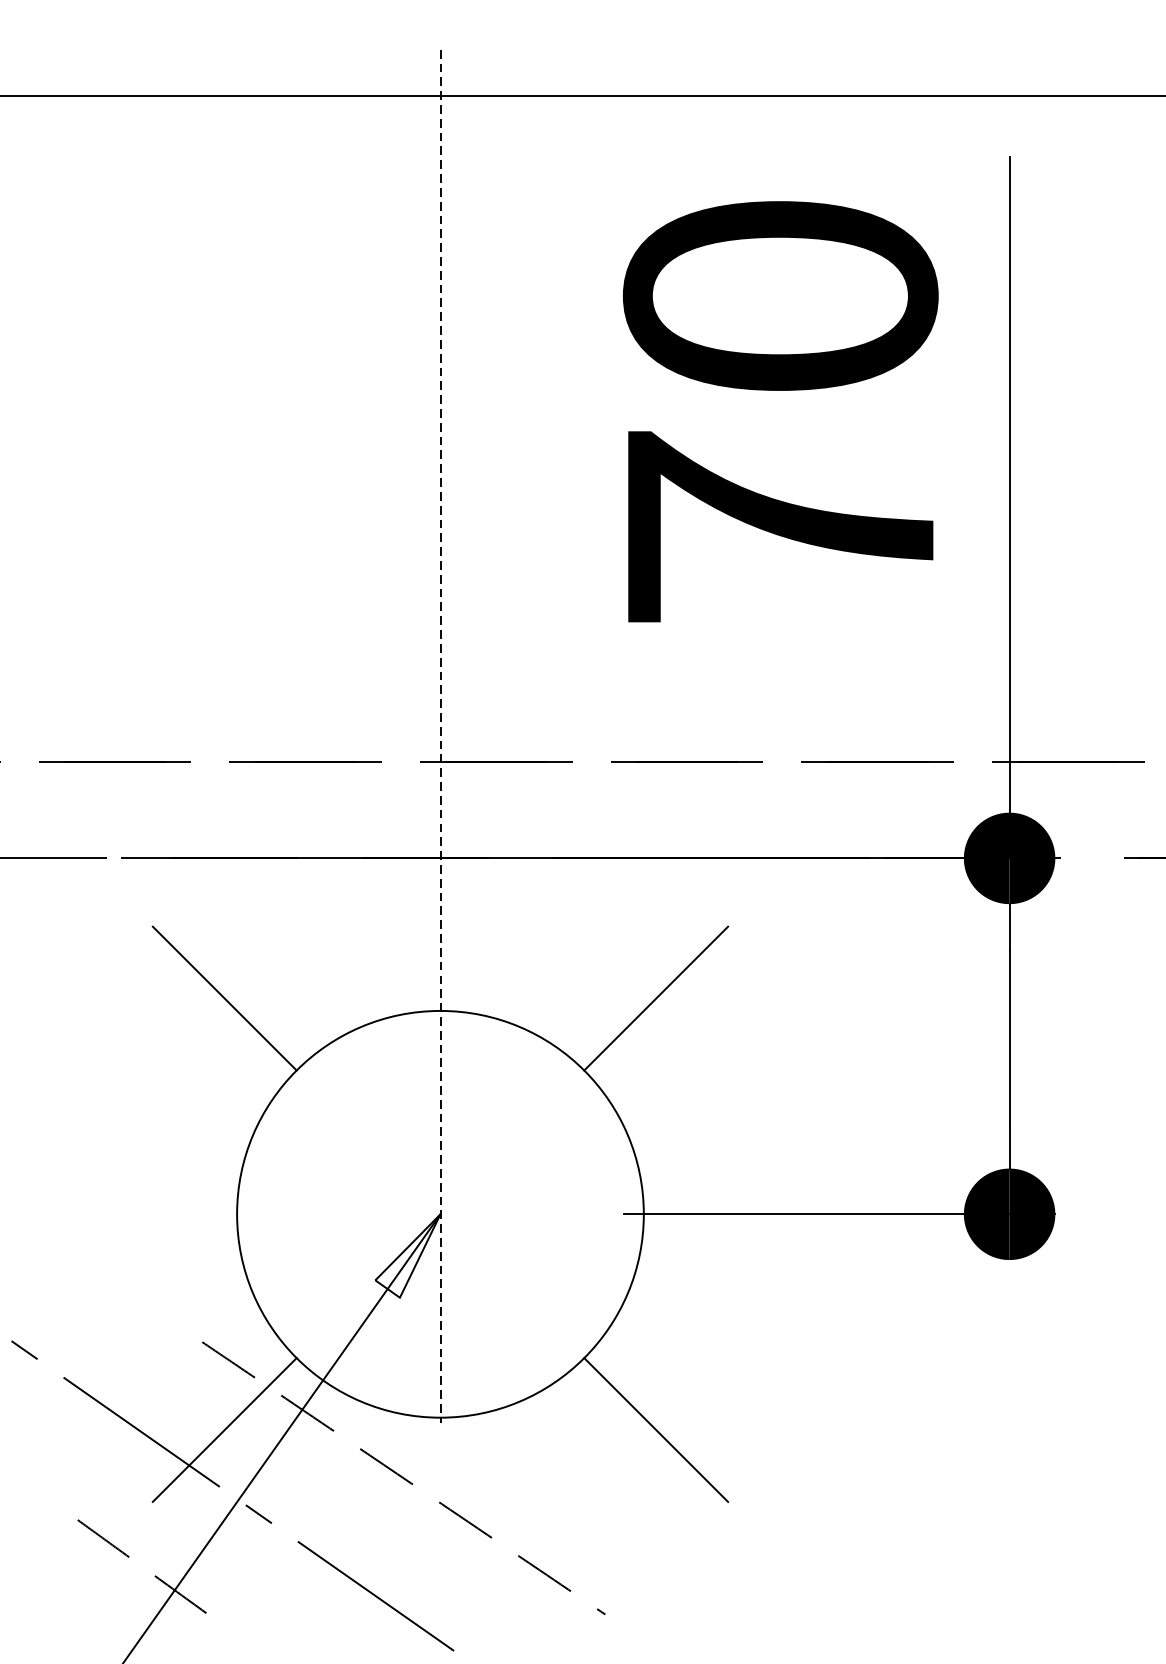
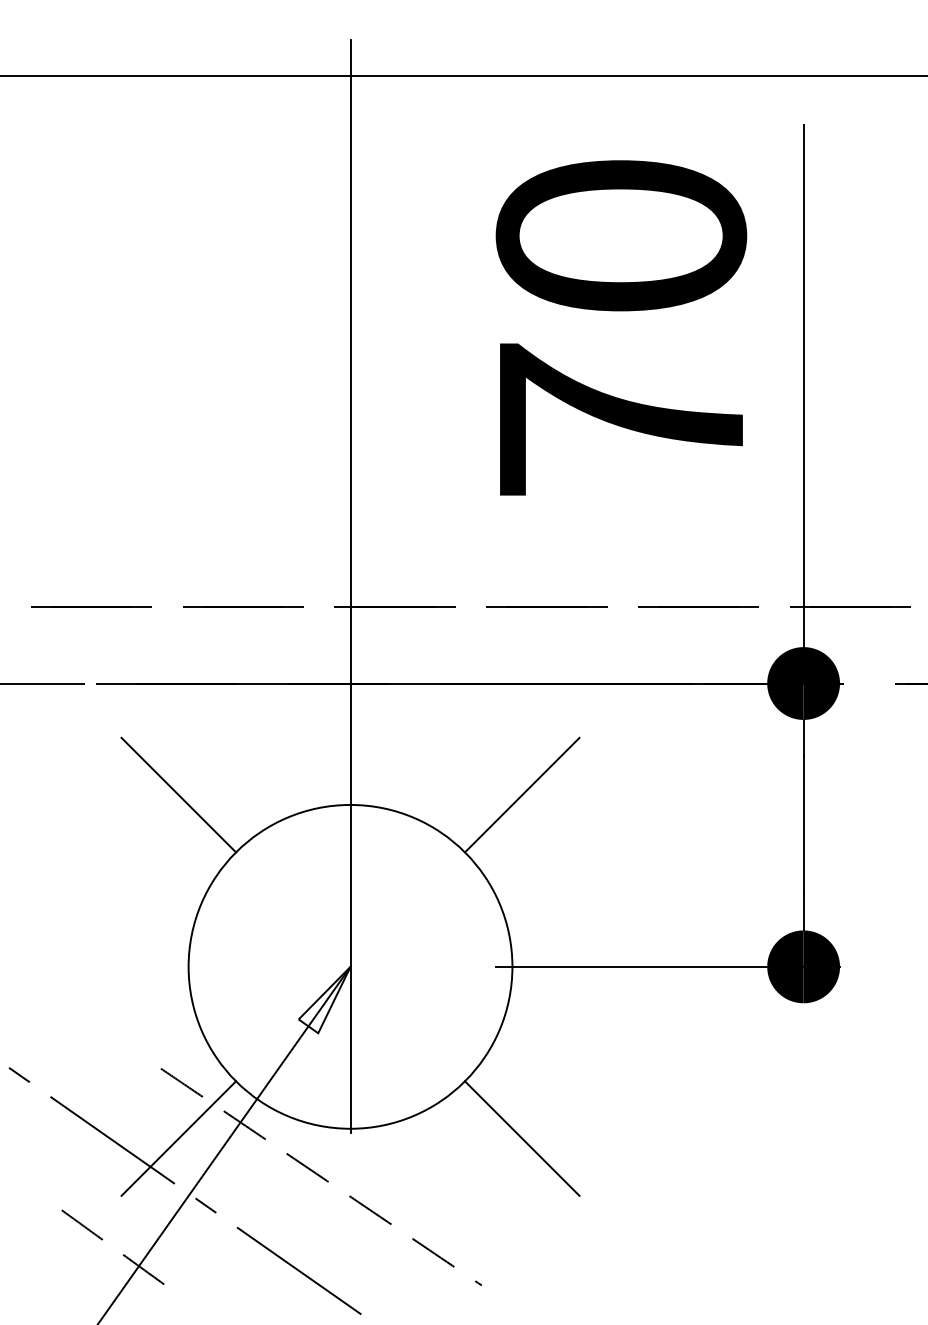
line: (440, 736) -> (350, 586), dashed -> solid

